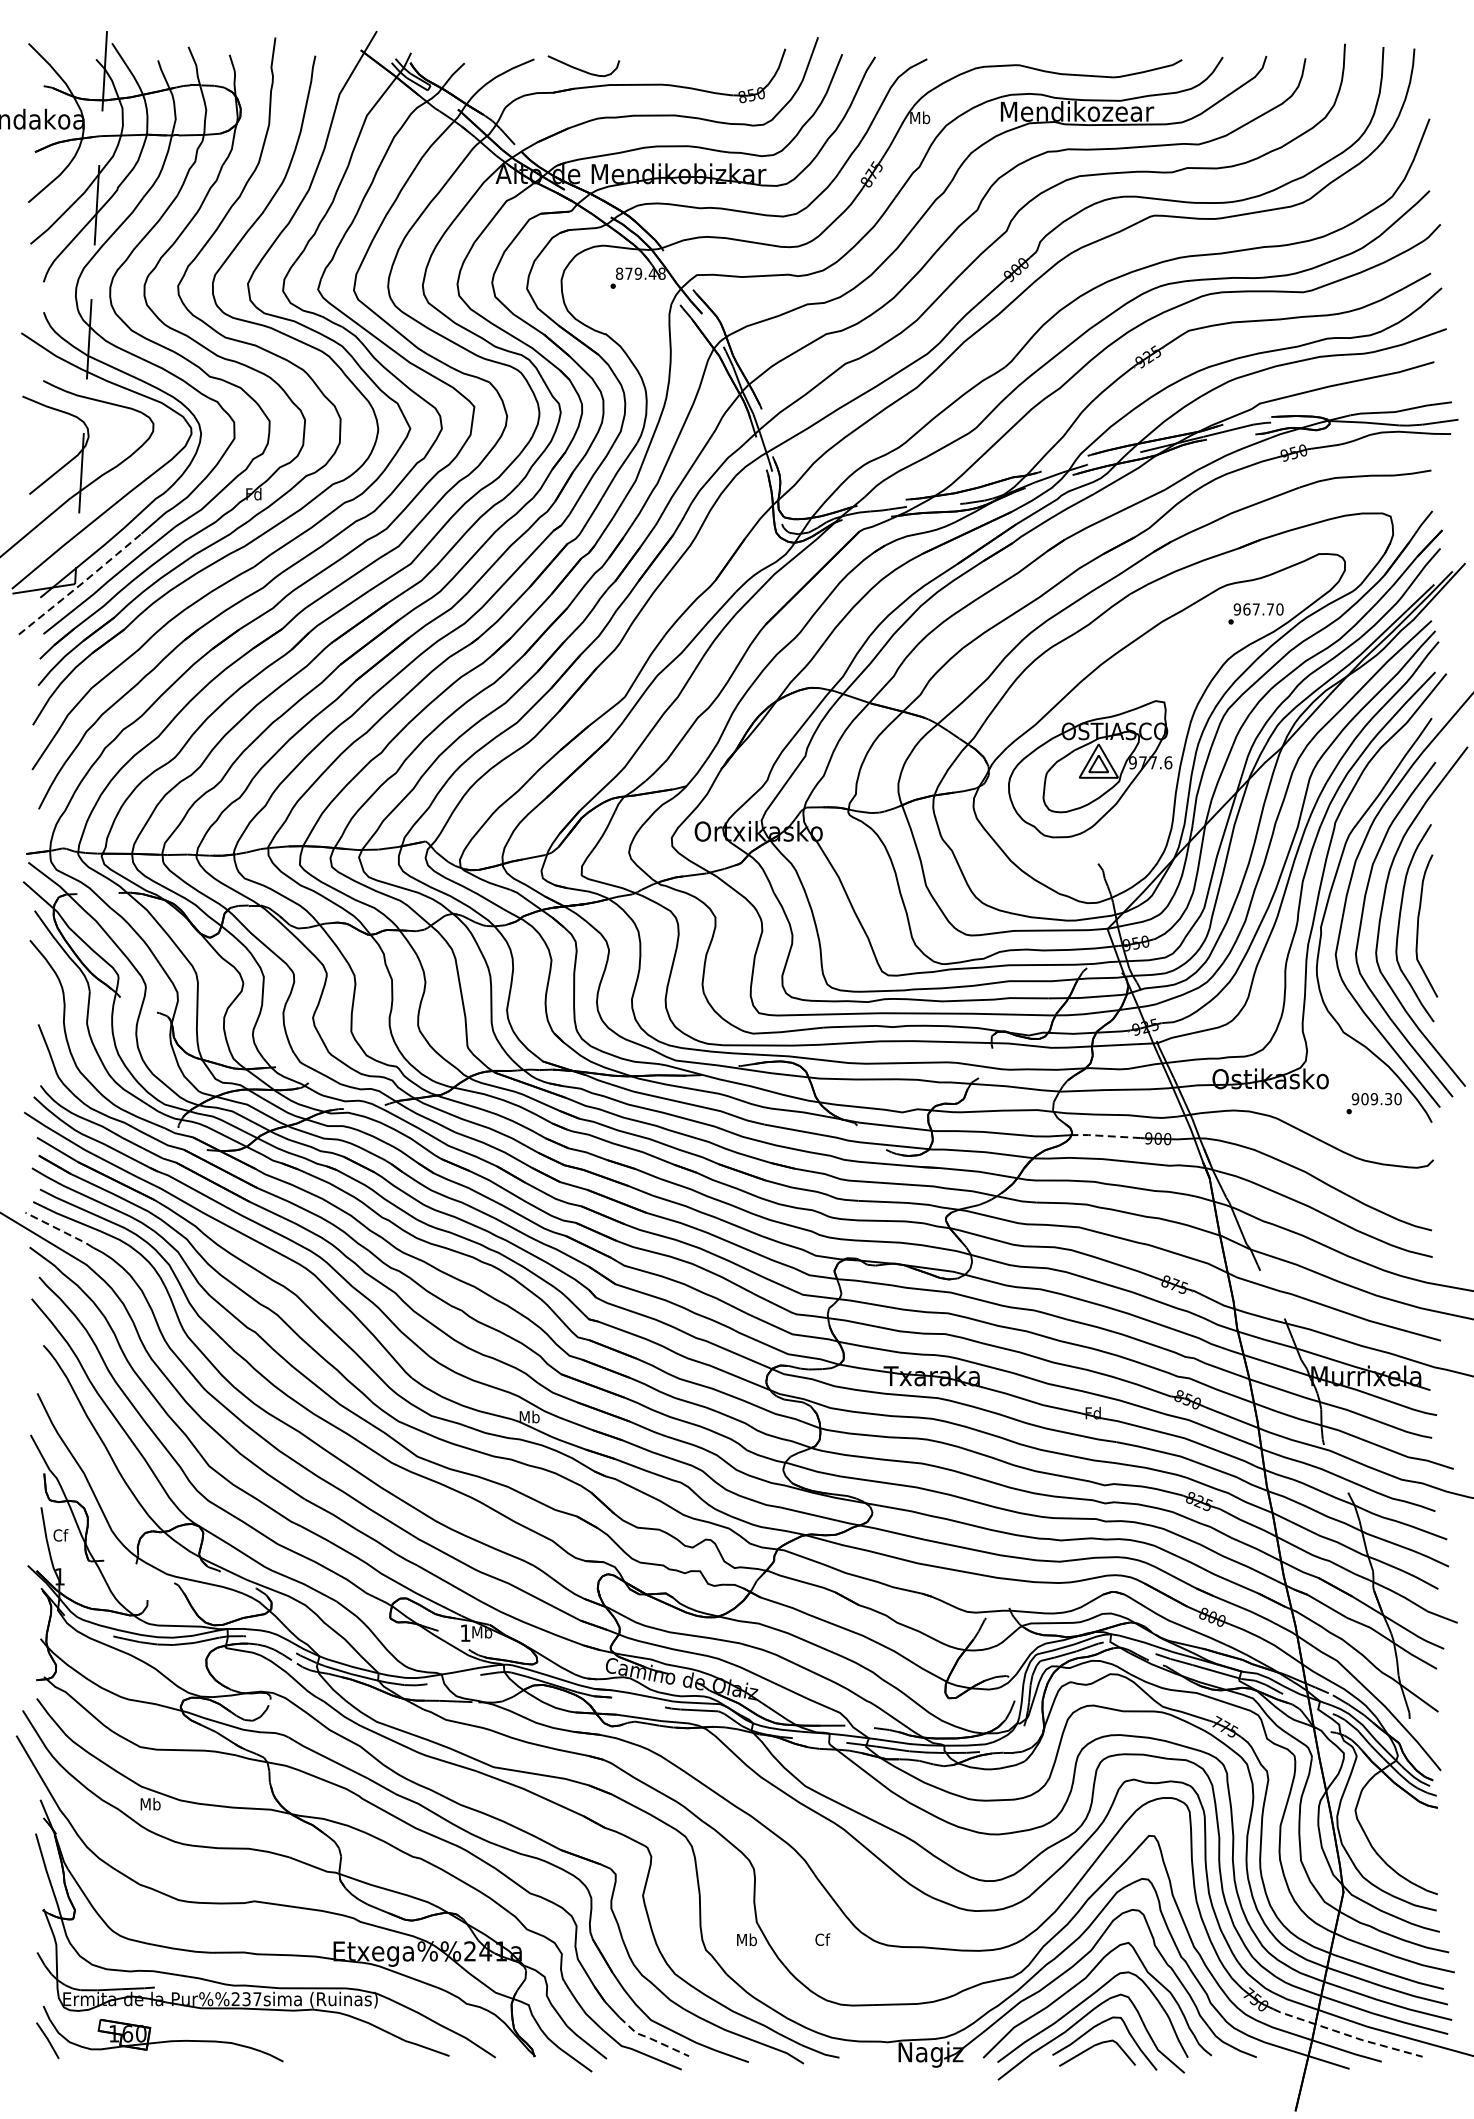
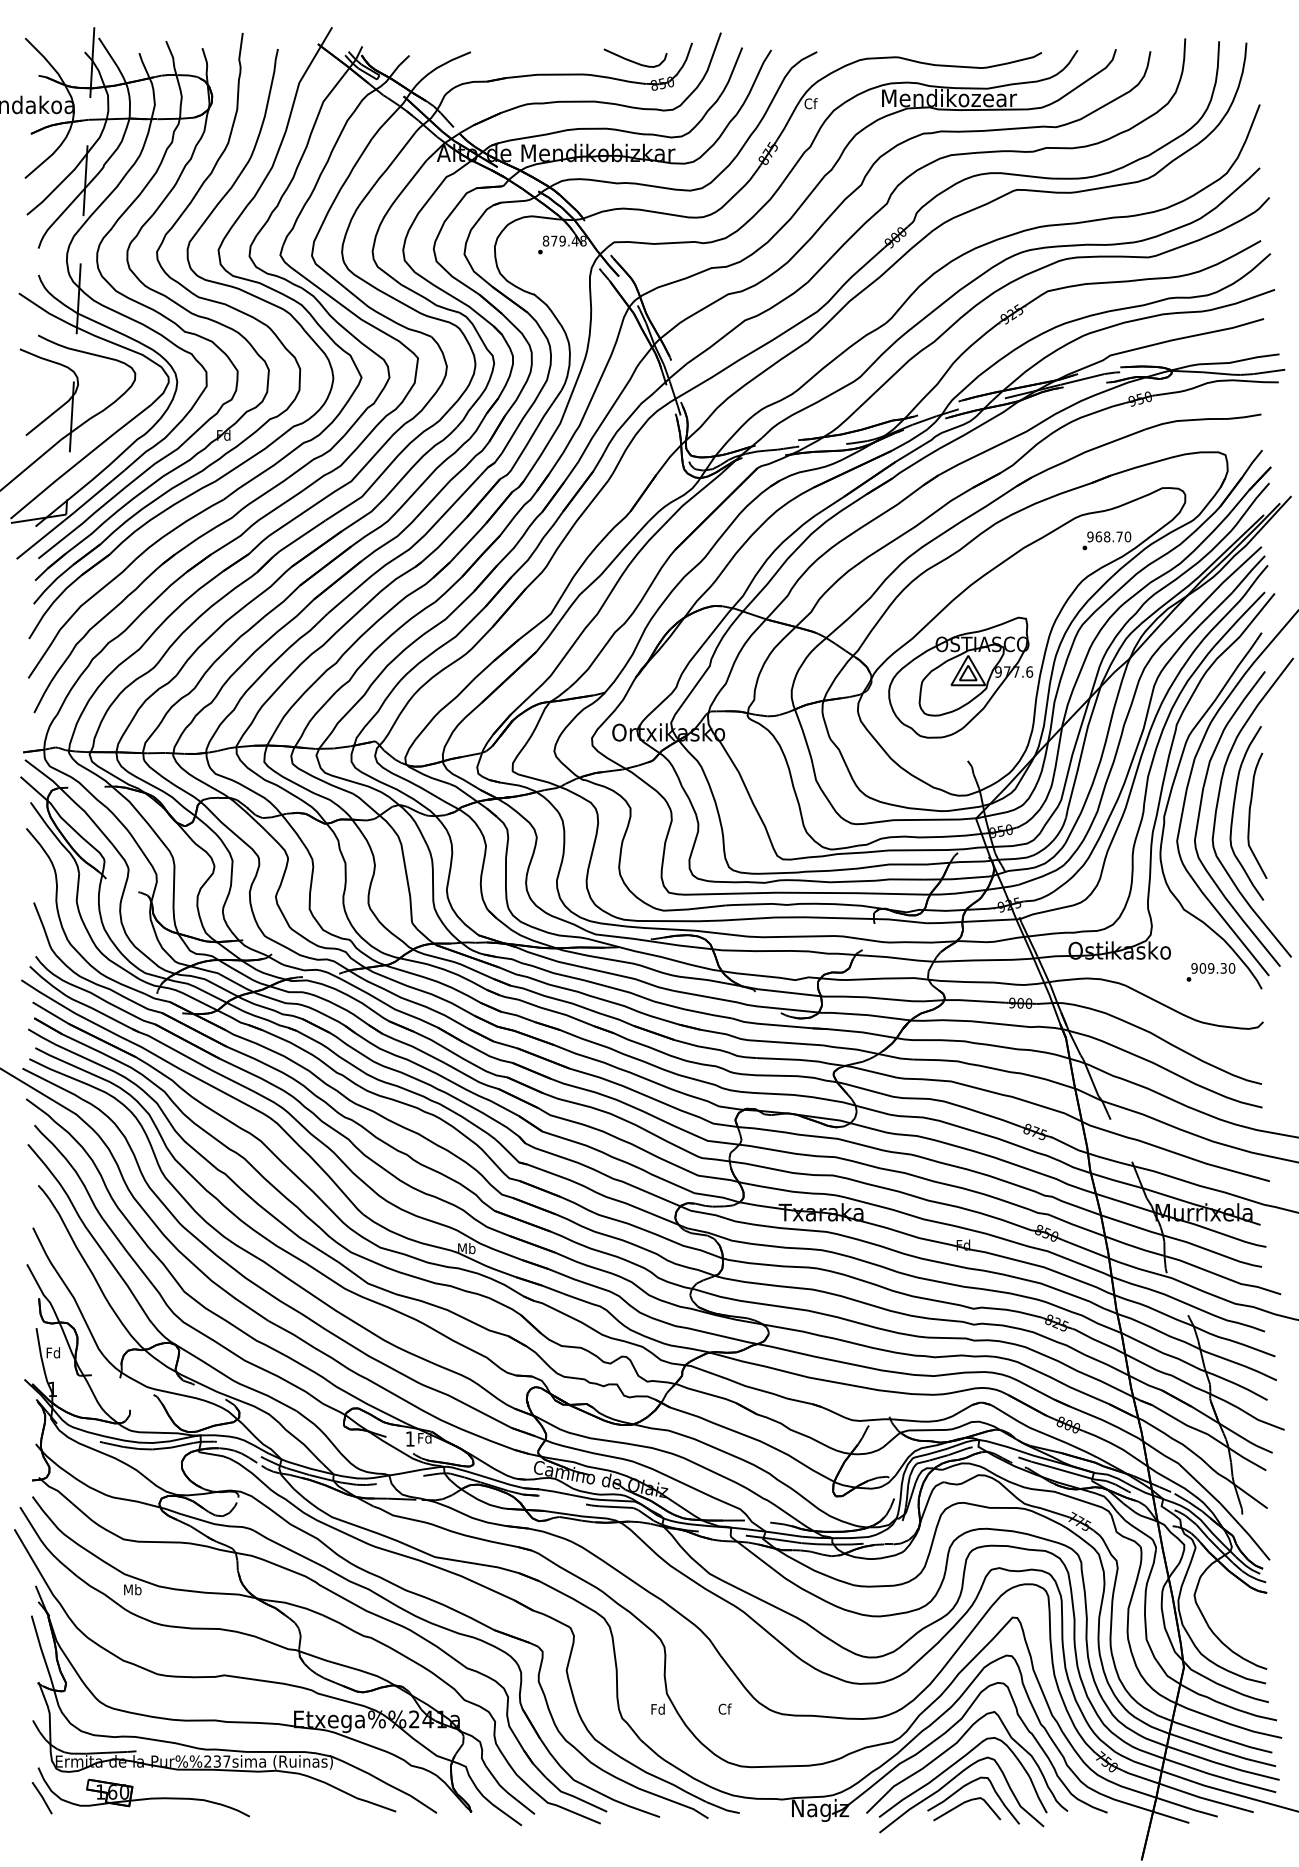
curve: (583, 69) -> (635, 61), moved
text: (919, 117) -> (810, 103), Mb -> Cf
line: (81, 584) -> (71, 514), dashed -> solid
text: (1256, 608) -> (1107, 536), 967.70 -> 968.70
line: (1104, 1135) -> (973, 1000), dashed -> solid
line: (59, 1229) -> (52, 1083), dashed -> solid
text: (60, 1534) -> (53, 1352), Cf -> Fd
text: (481, 1631) -> (424, 1437), Mb -> Fd
text: (747, 1938) -> (658, 1708), Mb -> Fd
line: (1347, 2035) -> (1187, 1793), dashed -> solid
line: (651, 2038) -> (574, 1796), dashed -> solid

